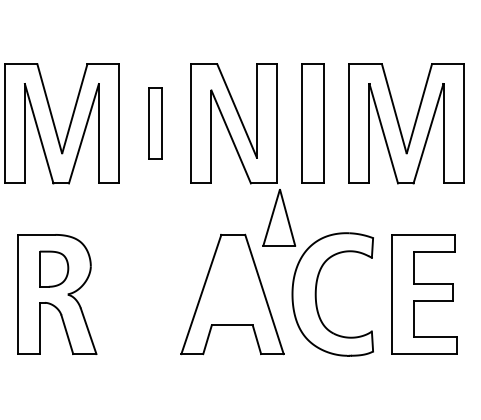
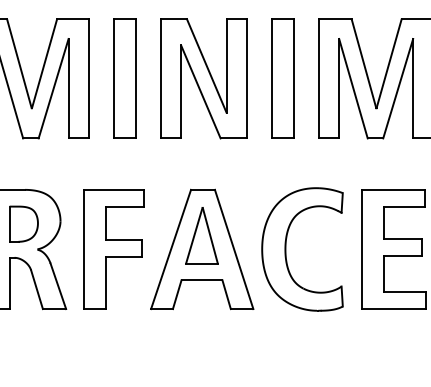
part: (154, 123) -> (124, 78), size x1.67
part: (279, 217) -> (202, 235), moved
part: (143, 294) -> (113, 249), added

